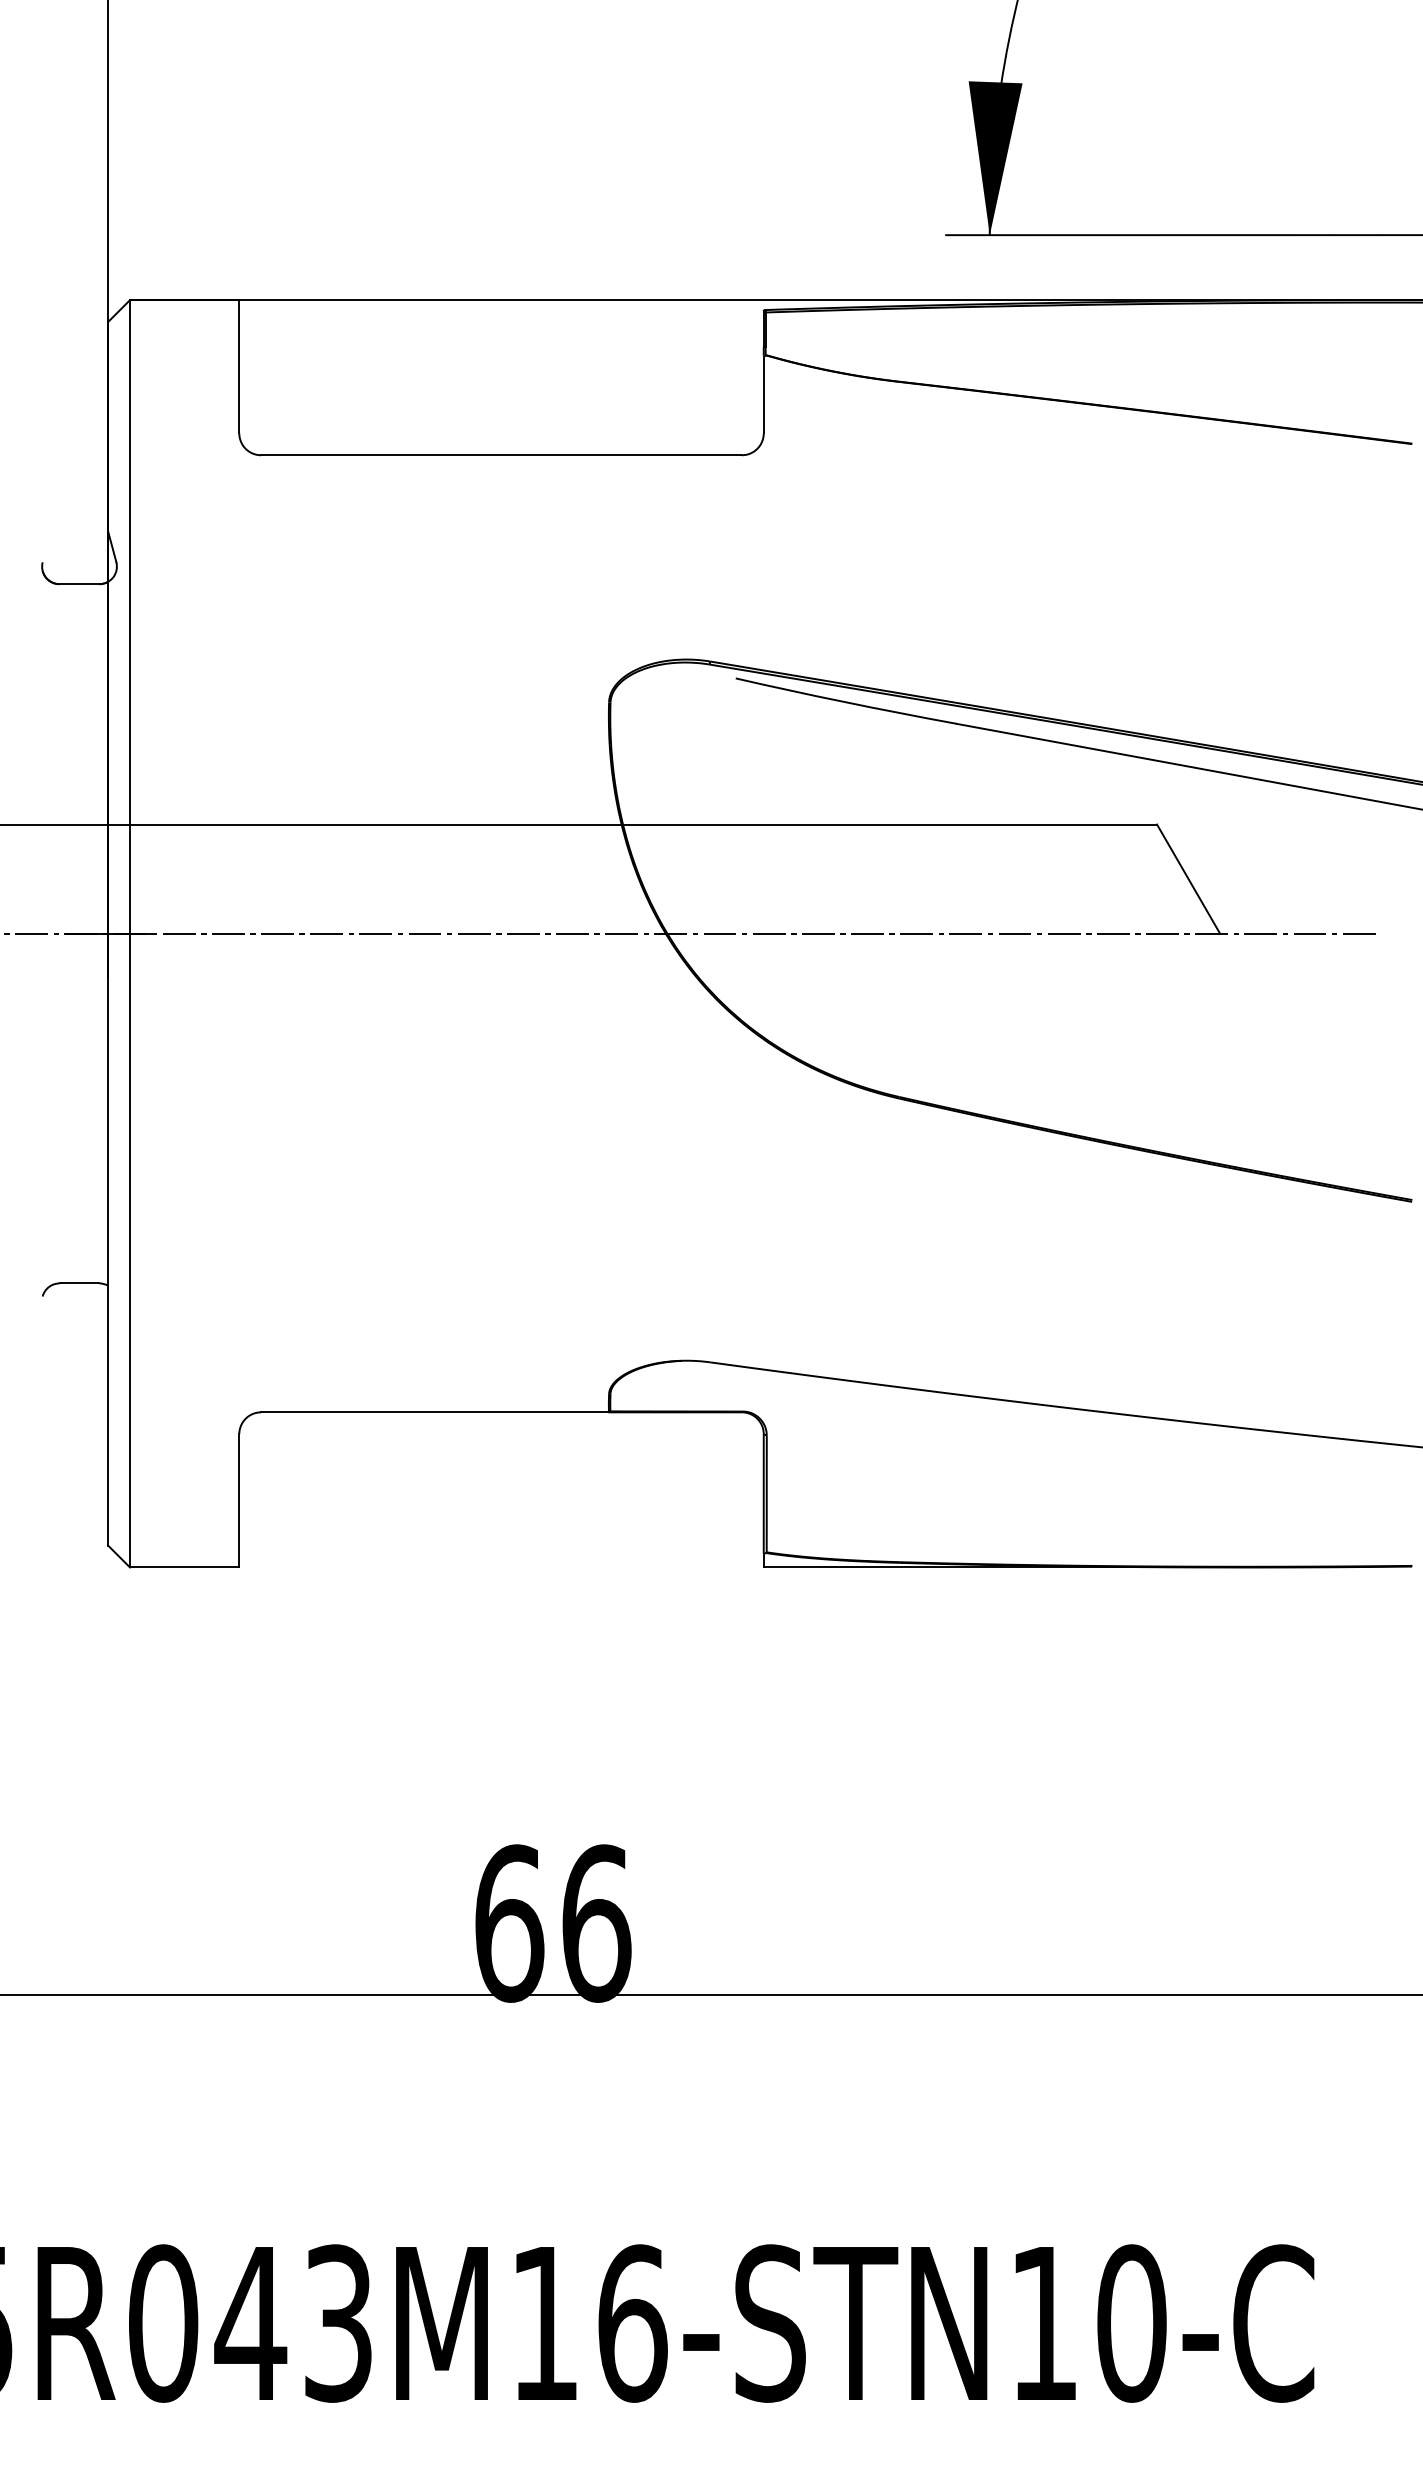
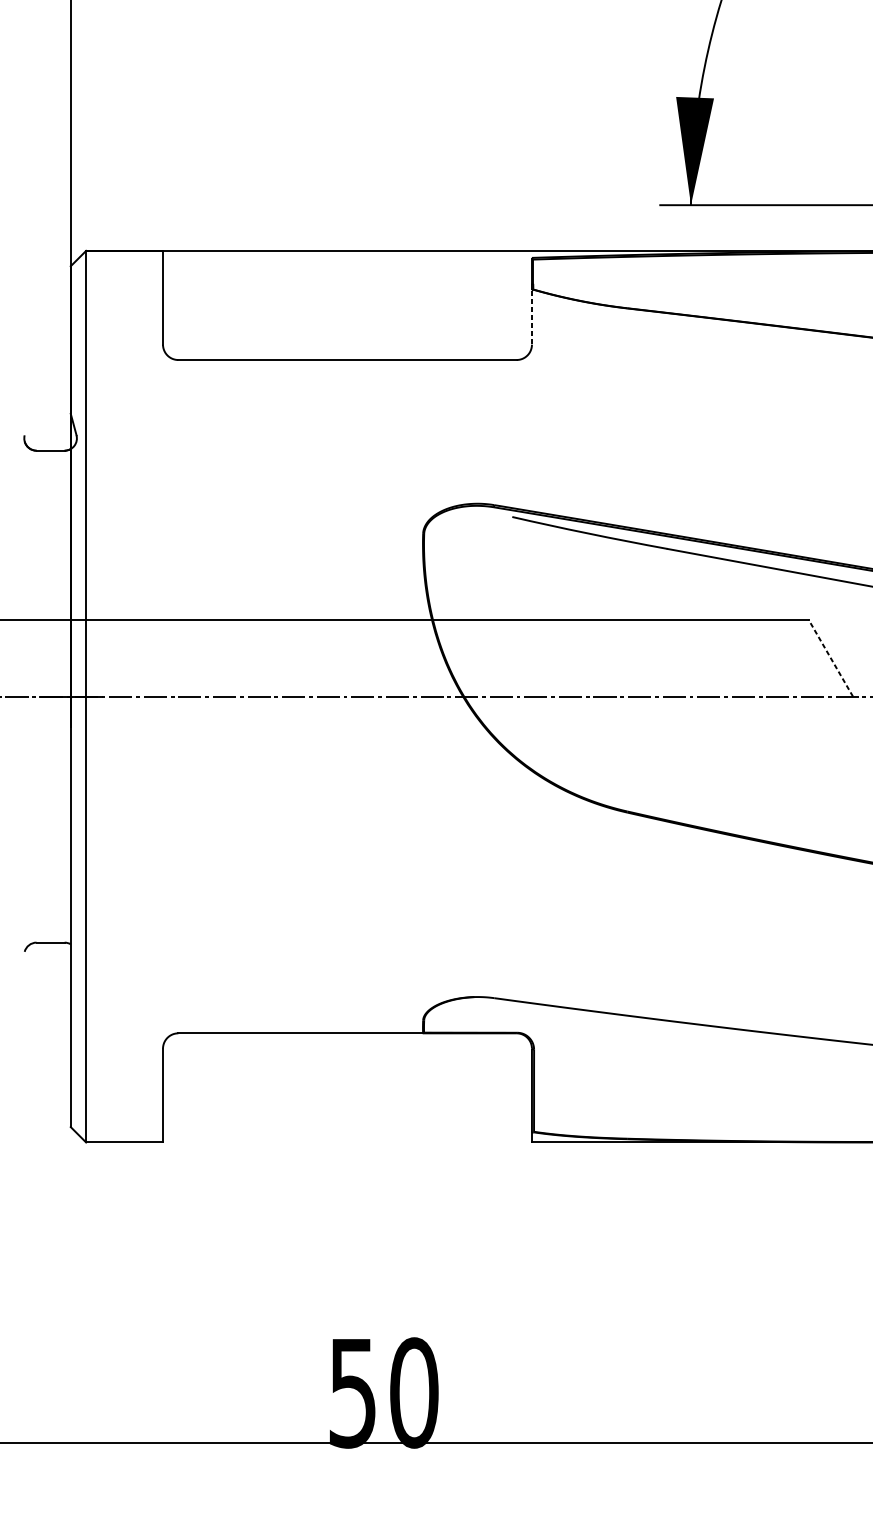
line: (763, 395) -> (531, 317), solid -> dashed
line: (1188, 878) -> (830, 657), solid -> dashed
text: (553, 1923) -> (384, 1392), 66 -> 50

